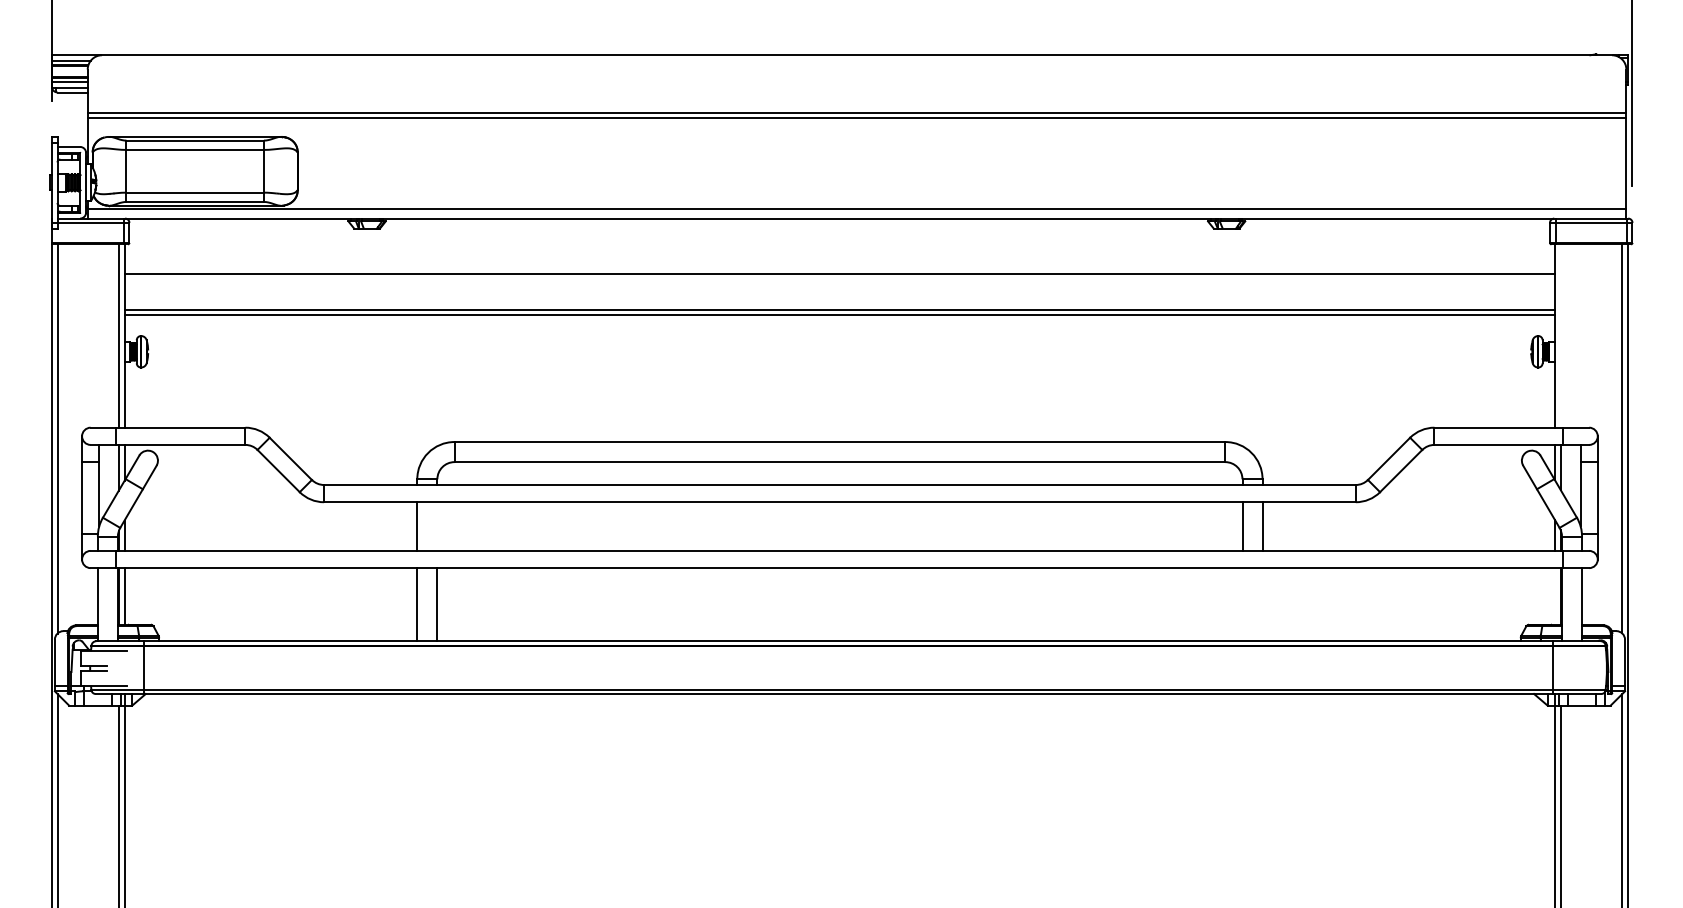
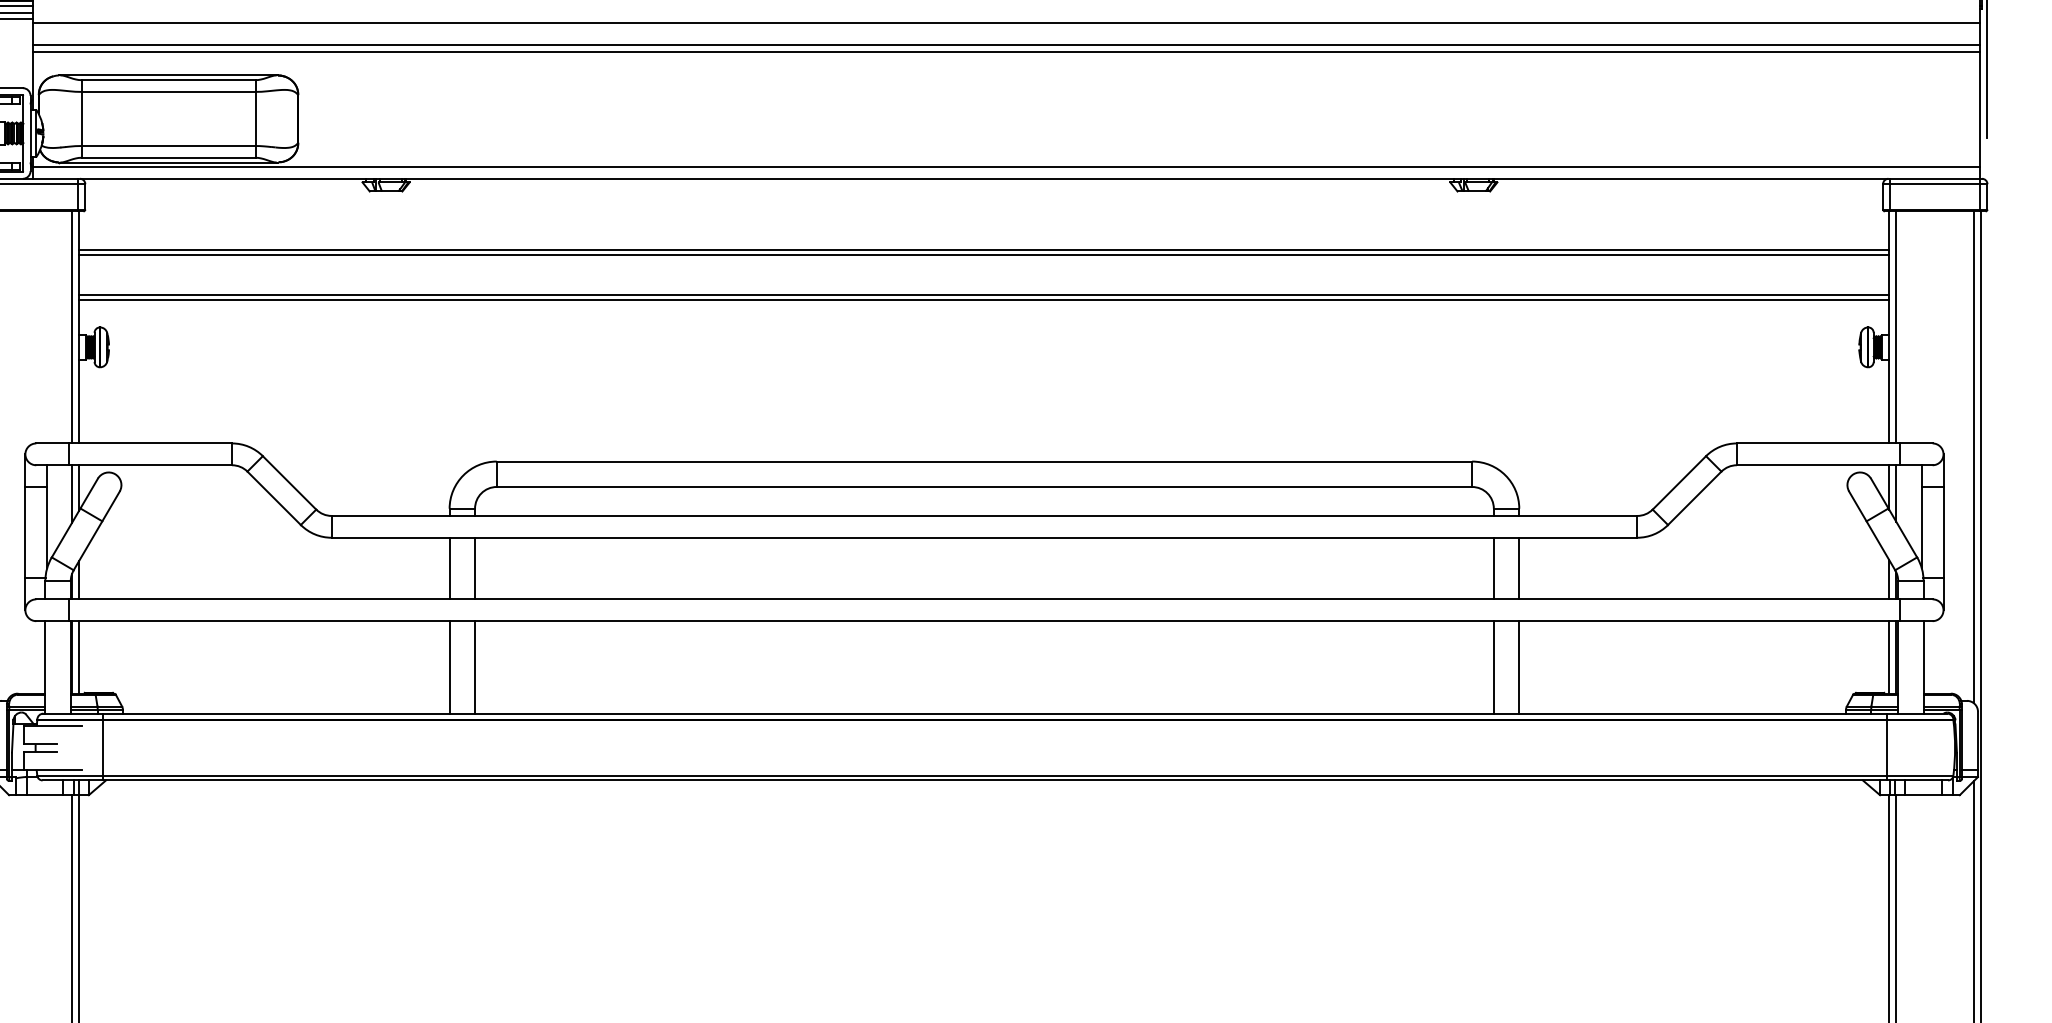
line: (856, 95) -> (1005, 23), added
line: (839, 278) -> (983, 254), added
line: (1560, 335) -> (1896, 326), added
line: (437, 526) -> (475, 568), added
line: (1554, 596) -> (1888, 657), added
line: (1242, 604) -> (1493, 667), added
line: (1262, 604) -> (1519, 667), added

